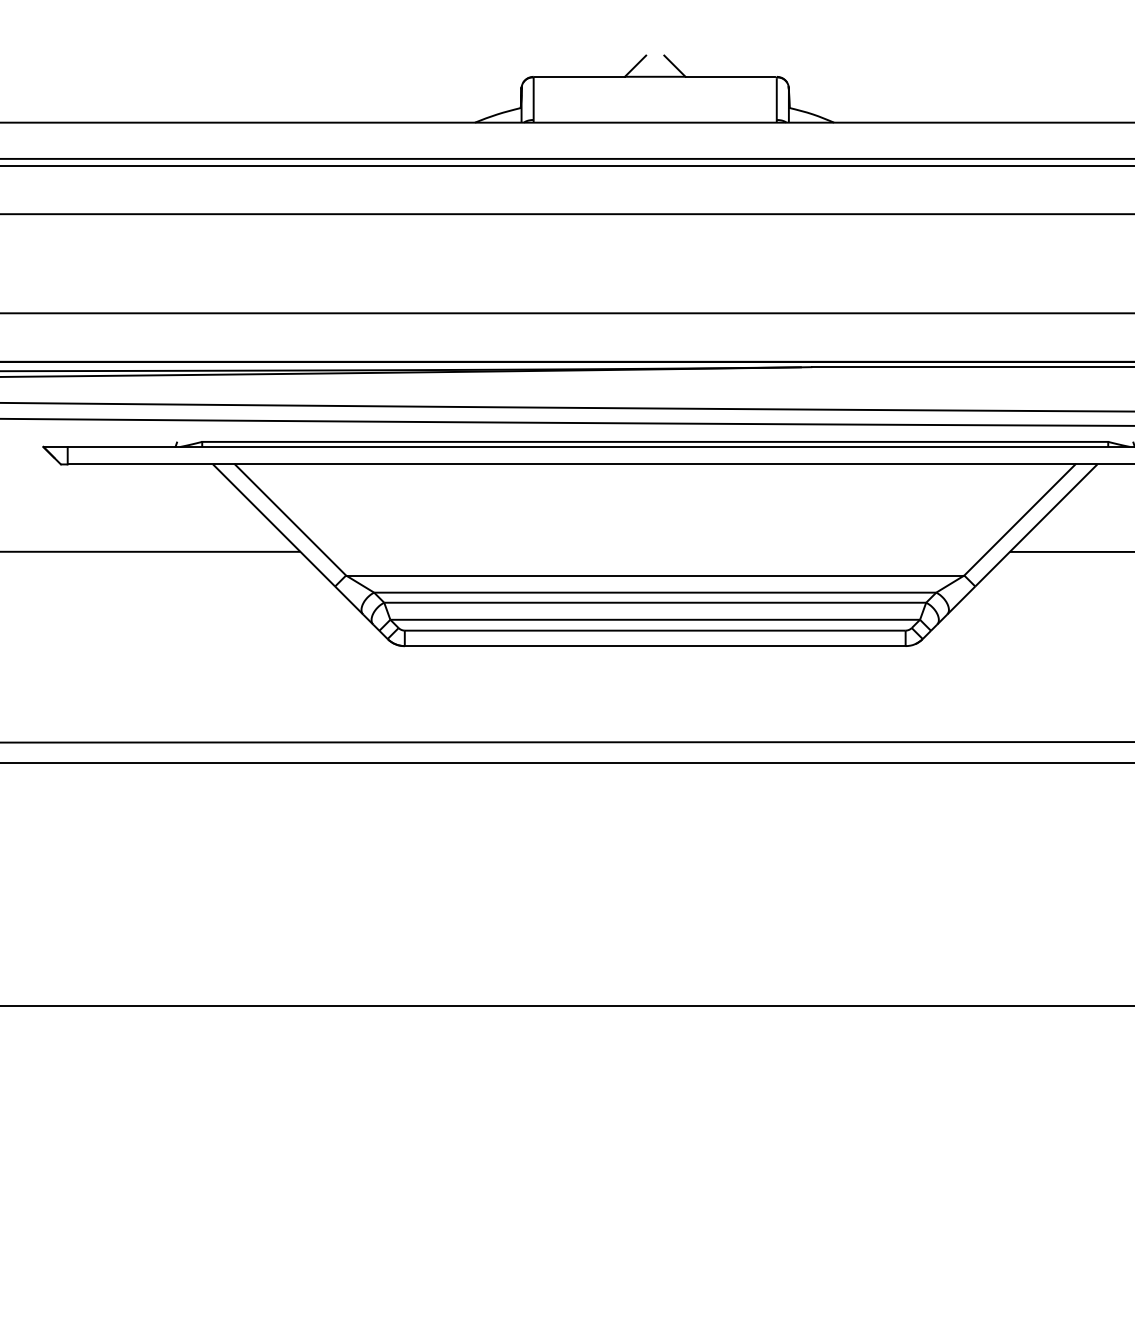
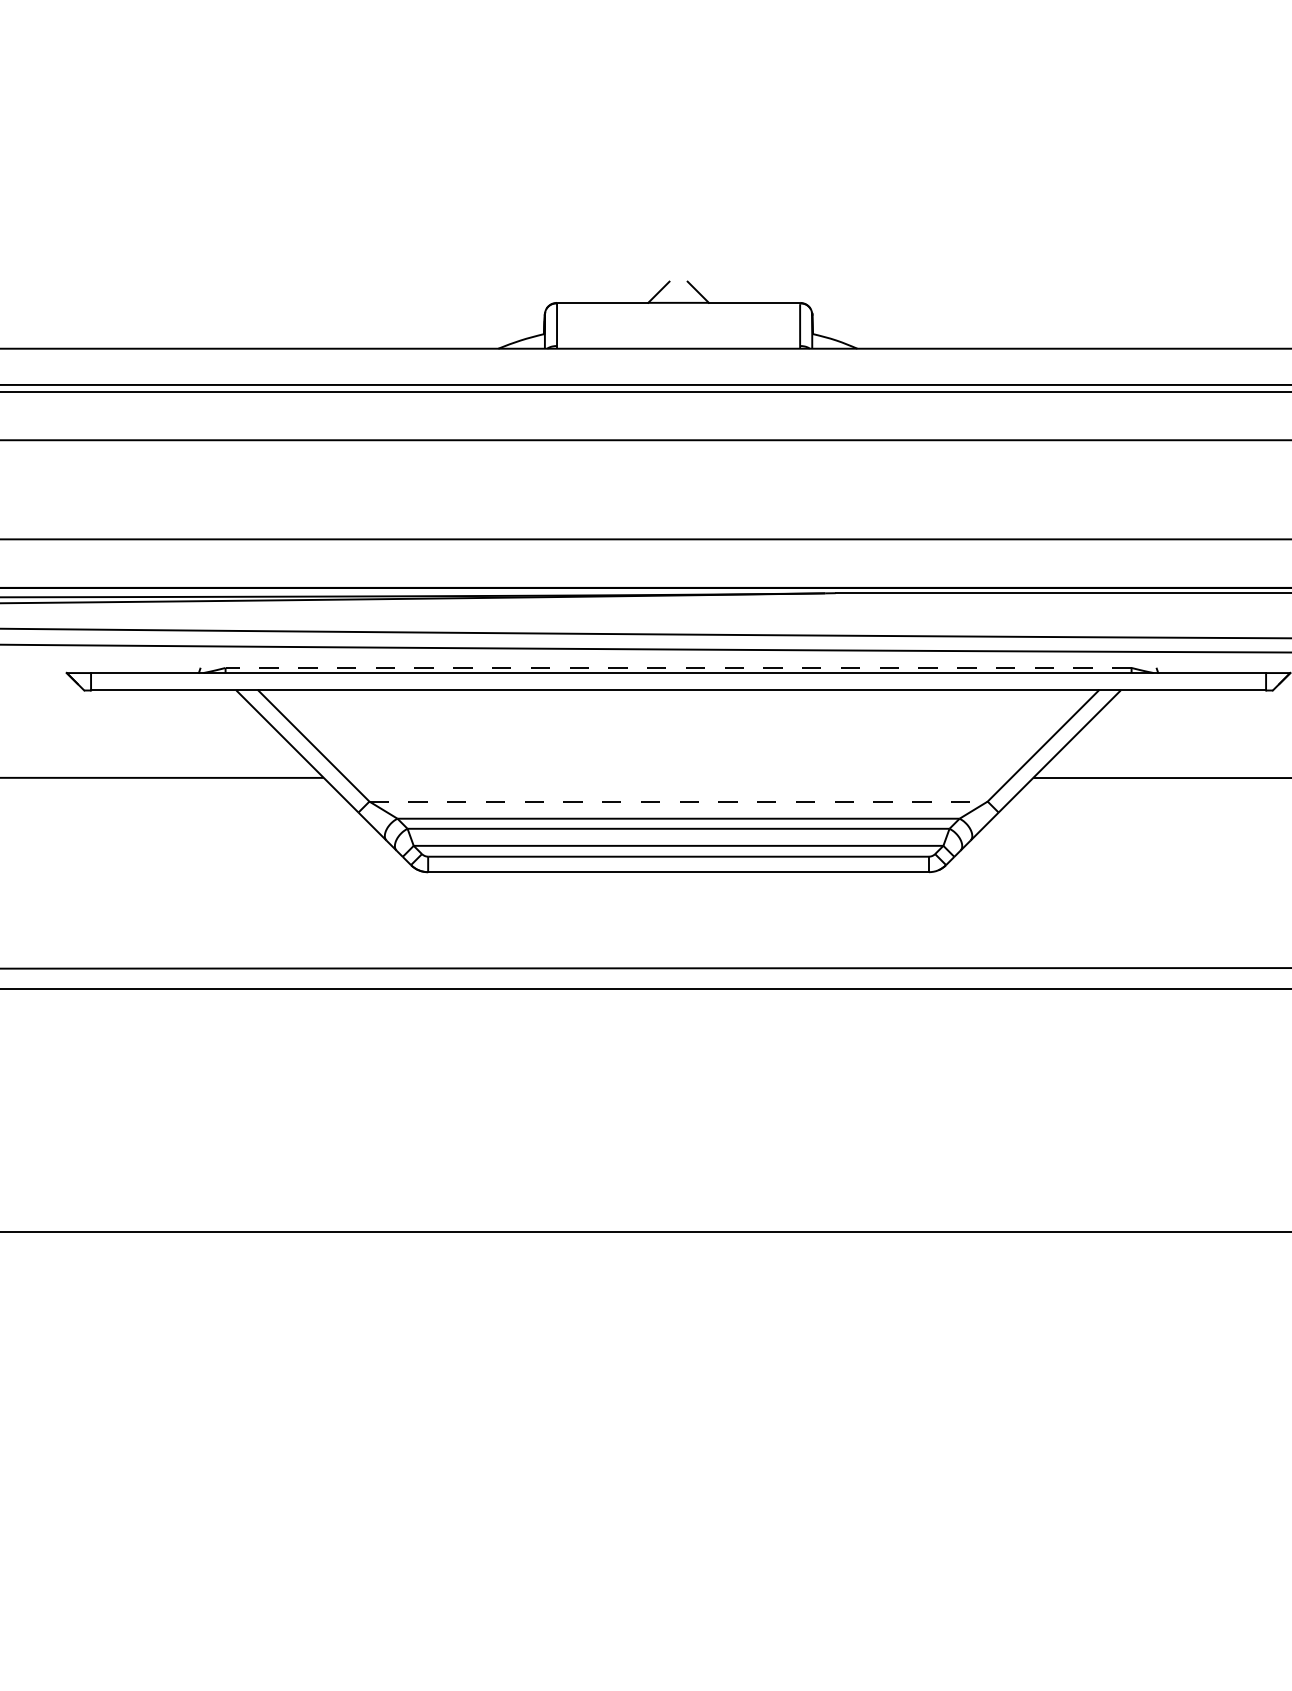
line: (655, 441) -> (678, 667), solid -> dashed
line: (656, 575) -> (679, 801), solid -> dashed

